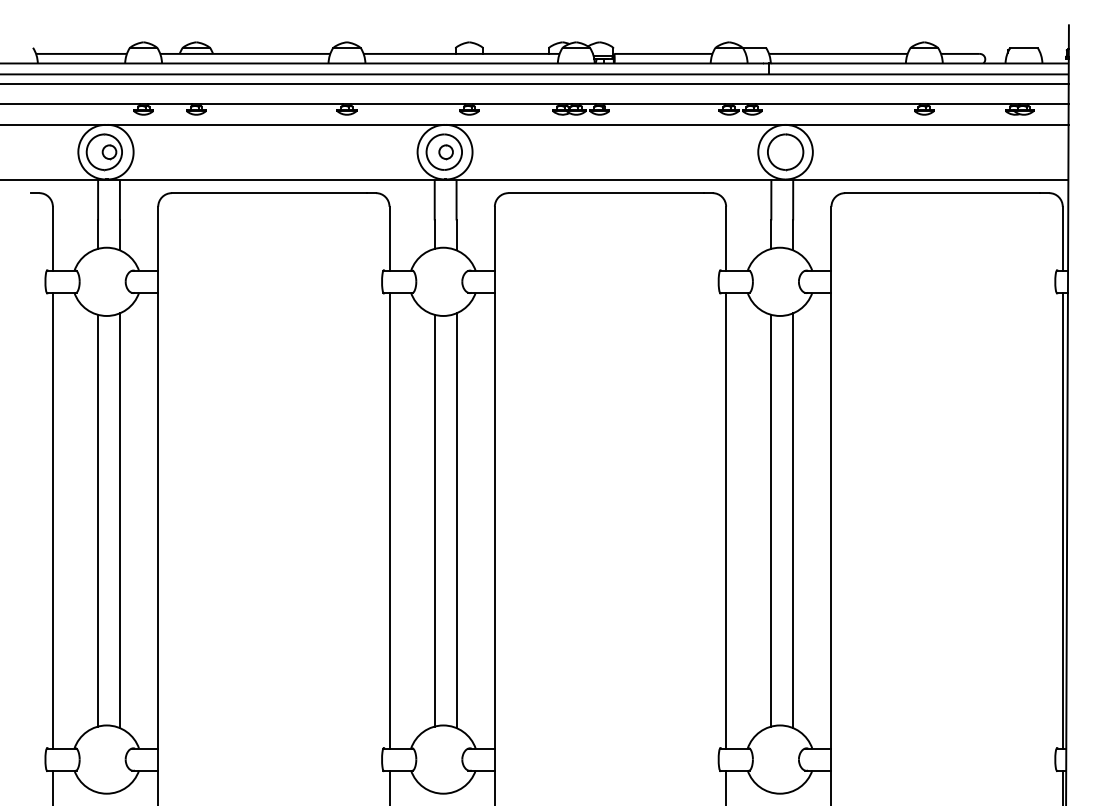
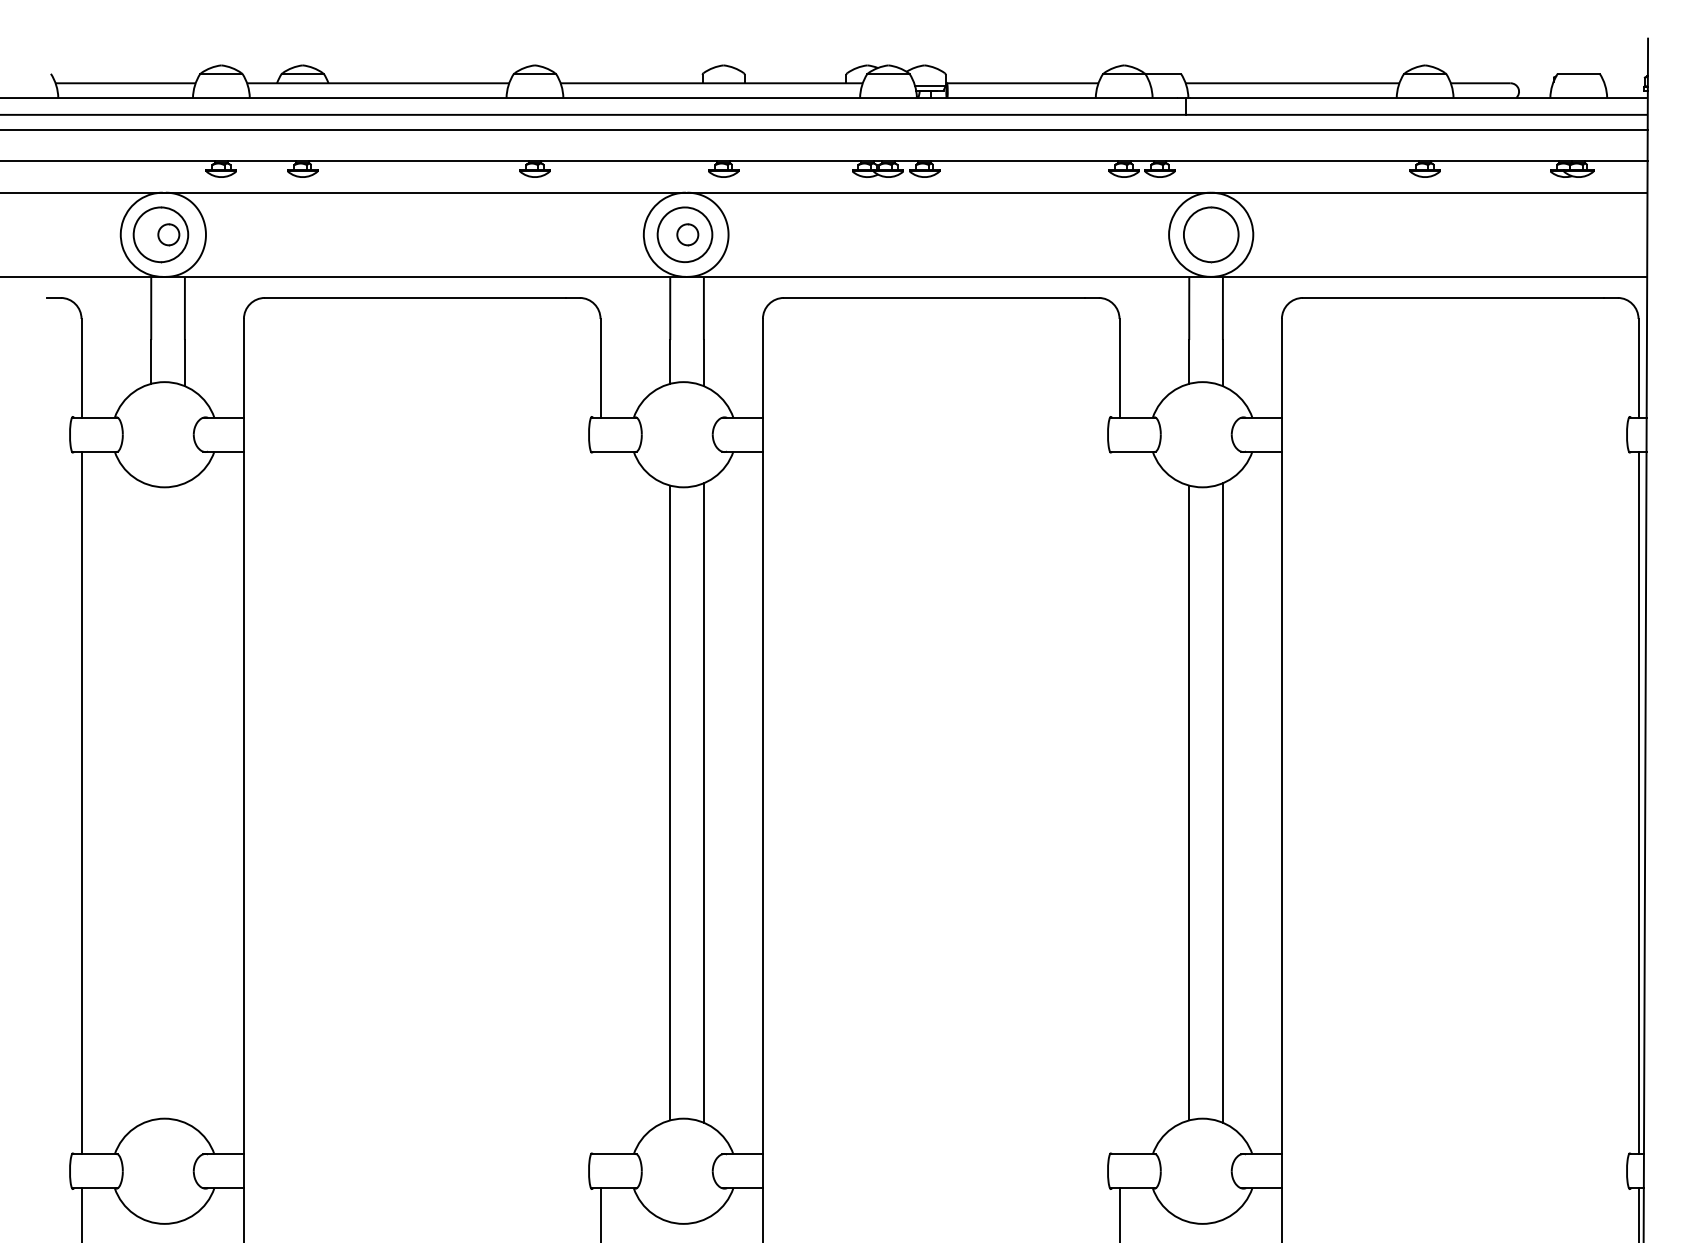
line: (98, 520) -> (151, 802), removed
line: (119, 520) -> (184, 802), removed
line: (389, 520) -> (600, 802), removed
line: (726, 520) -> (1120, 802), removed

